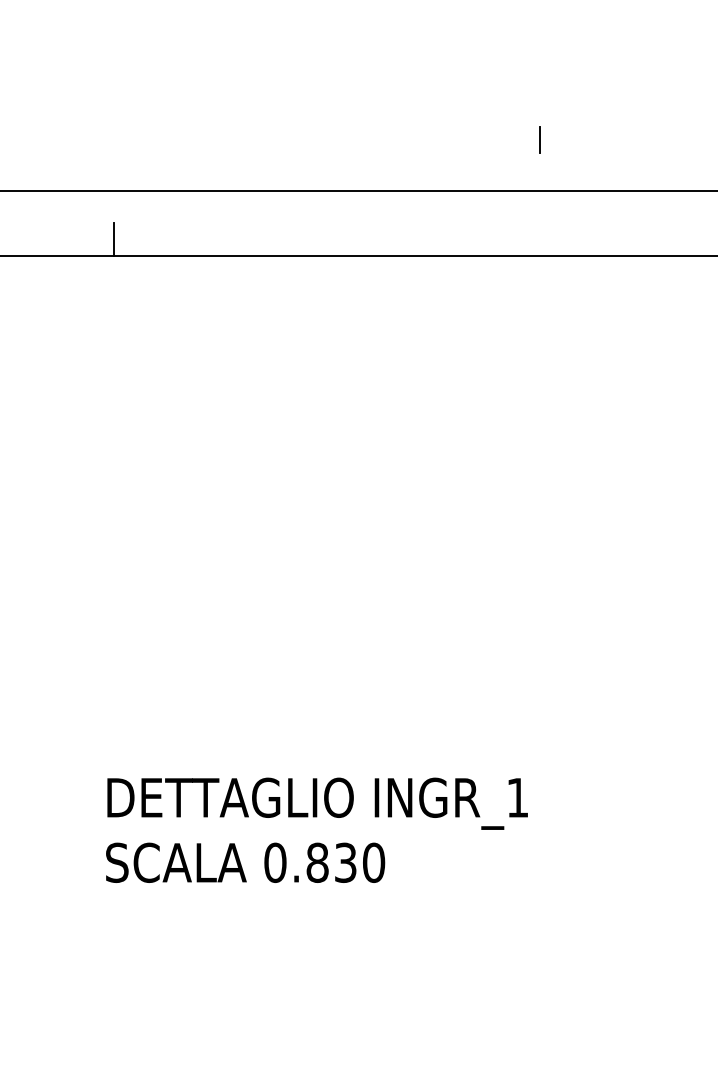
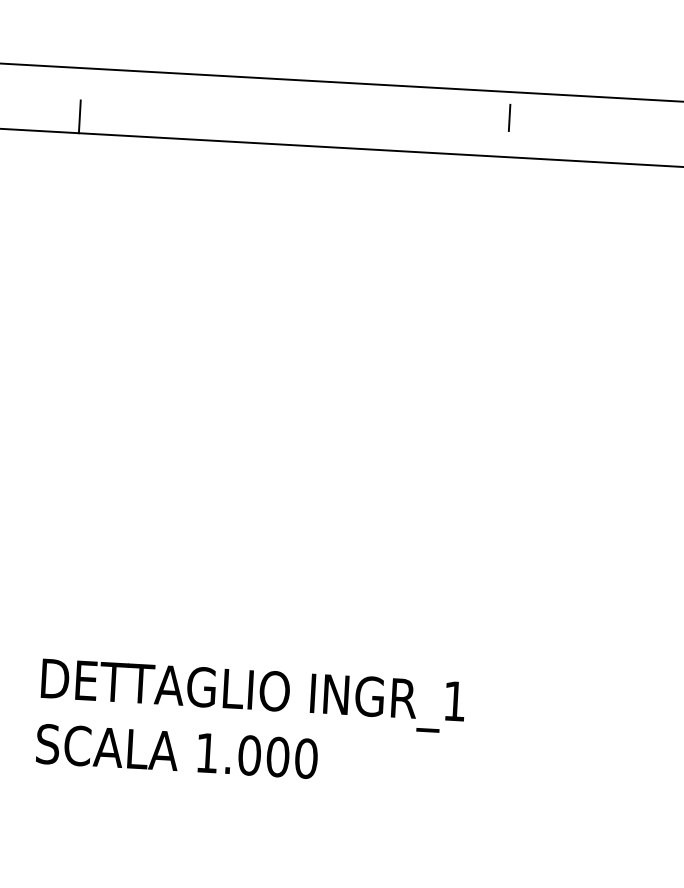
line: (539, 139) -> (509, 117), moved
text: (310, 862) -> (242, 754), 0.830 -> 1.000

